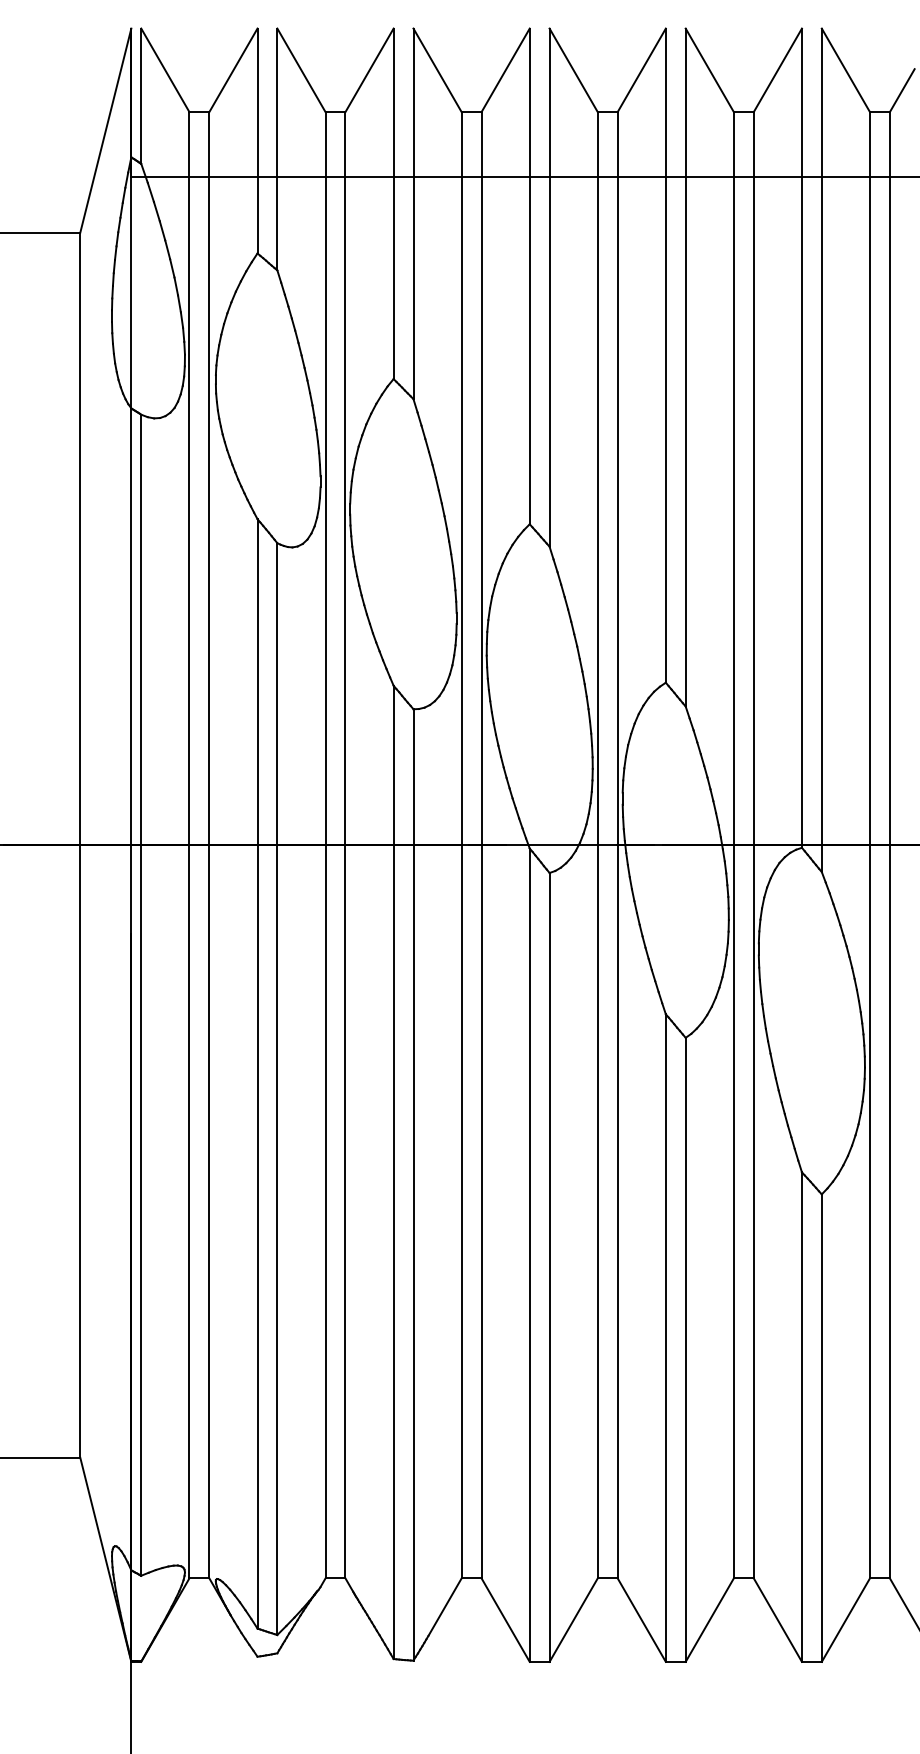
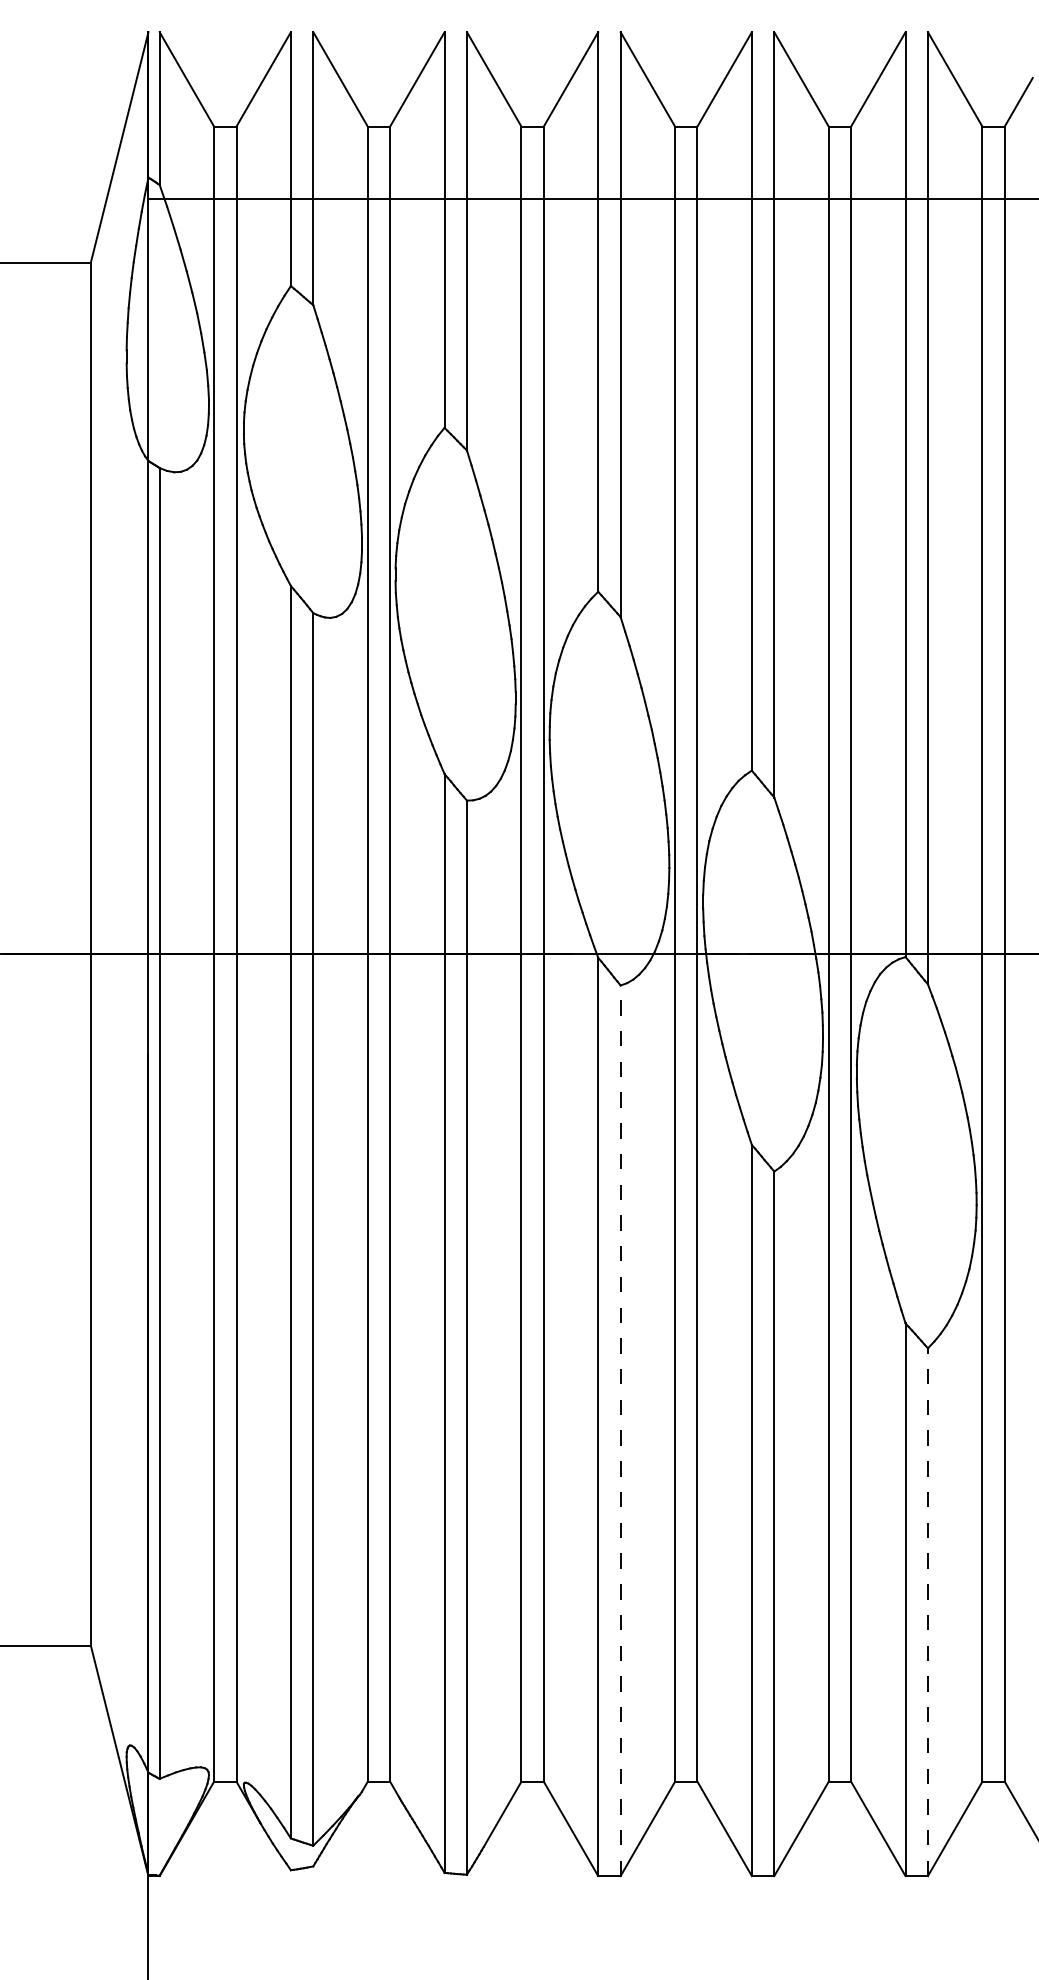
line: (549, 1267) -> (620, 1430), solid -> dashed
line: (821, 1428) -> (927, 1612), solid -> dashed

